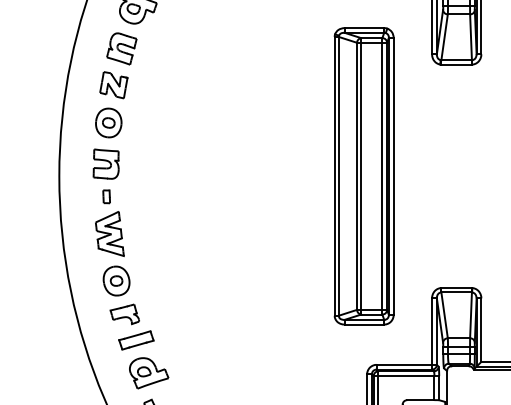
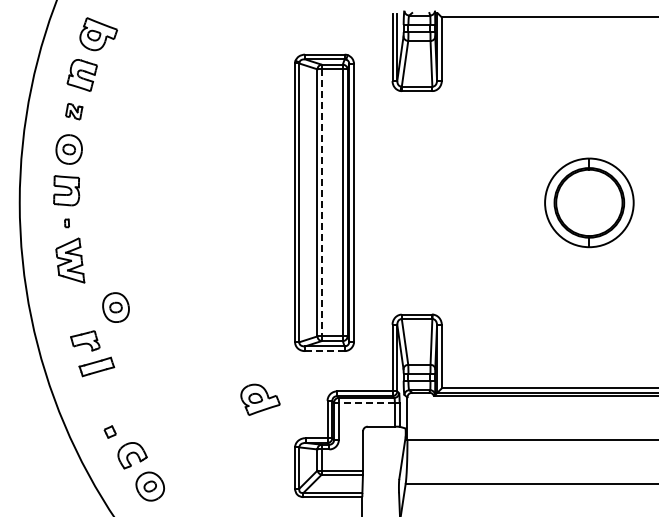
part: (113, 84) -> (73, 111), size x0.6
line: (361, 175) -> (321, 202), solid -> dashed
part: (106, 196) -> (66, 223), size x0.6
part: (116, 280) -> (115, 307), moved
line: (364, 324) -> (324, 351), solid -> dashed
part: (149, 372) -> (260, 399), moved
line: (406, 375) -> (366, 402), solid -> dashed

